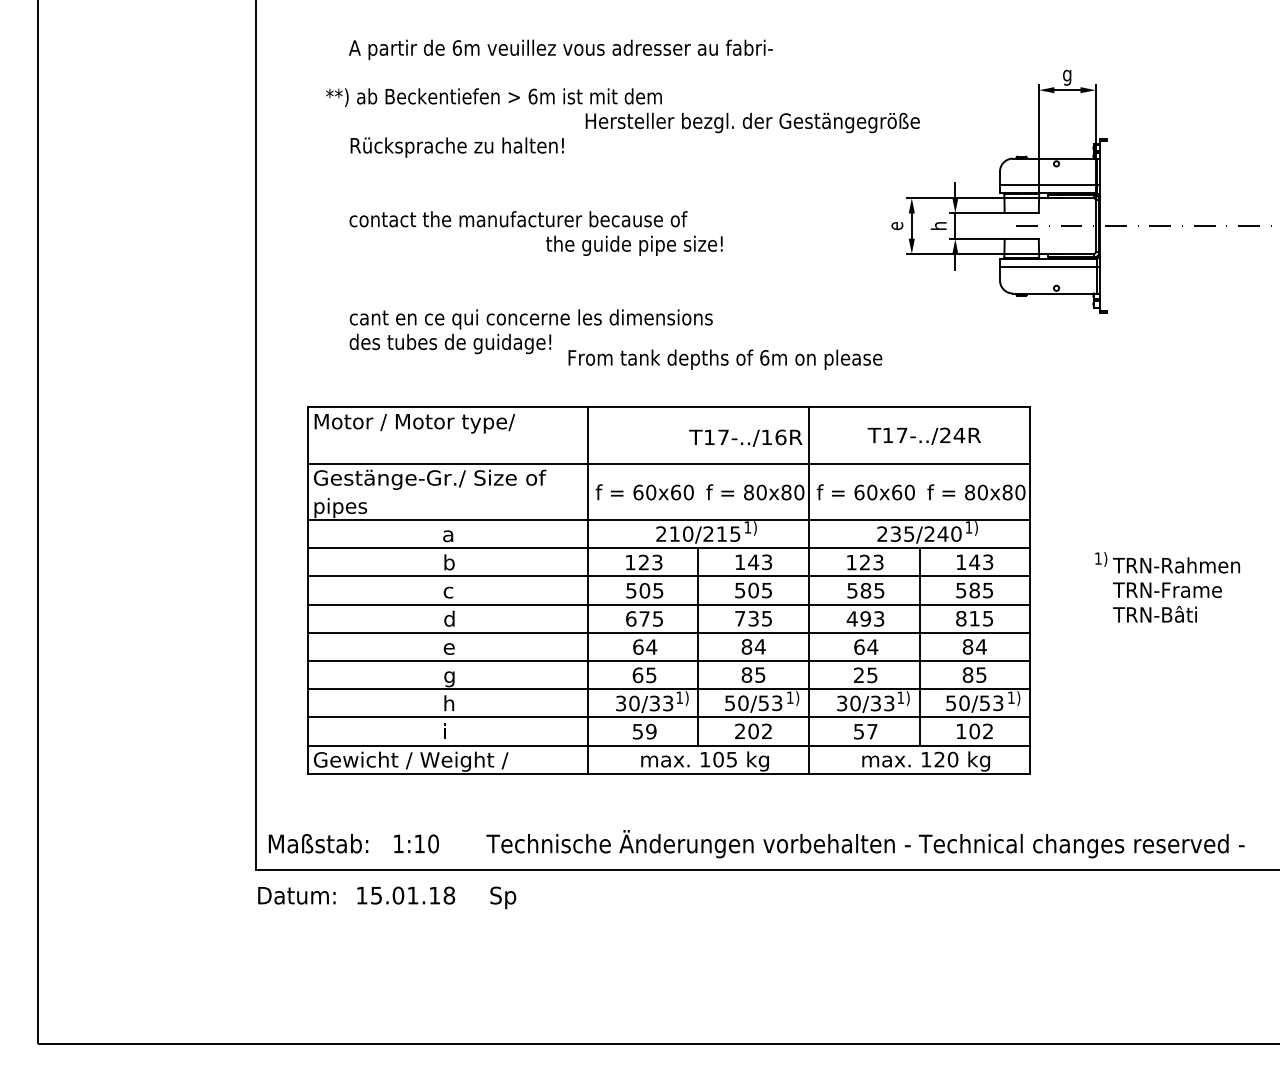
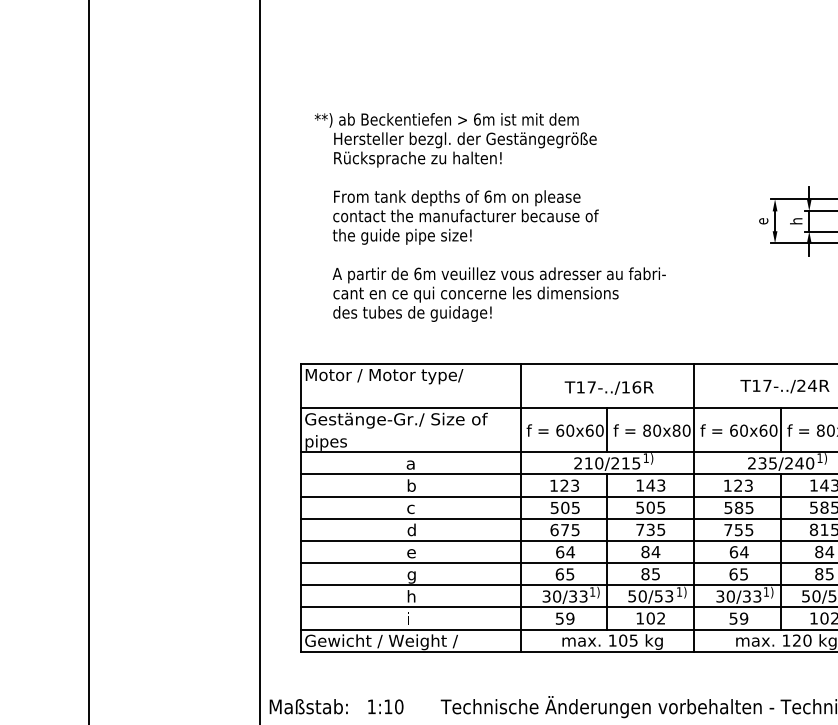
text: (560, 49) -> (498, 275), moved
text: (752, 122) -> (465, 139), moved
text: (634, 245) -> (402, 236), moved
text: (725, 359) -> (457, 198), moved
text: (745, 437) -> (608, 387), moved
line: (698, 491) -> (607, 429), added
line: (919, 491) -> (781, 429), added
text: (865, 618) -> (738, 529), 493 -> 755
text: (858, 675) -> (733, 574), 25 -> 65
text: (739, 730) -> (639, 617), 202 -> 102
text: (872, 731) -> (744, 618), 57 -> 59

